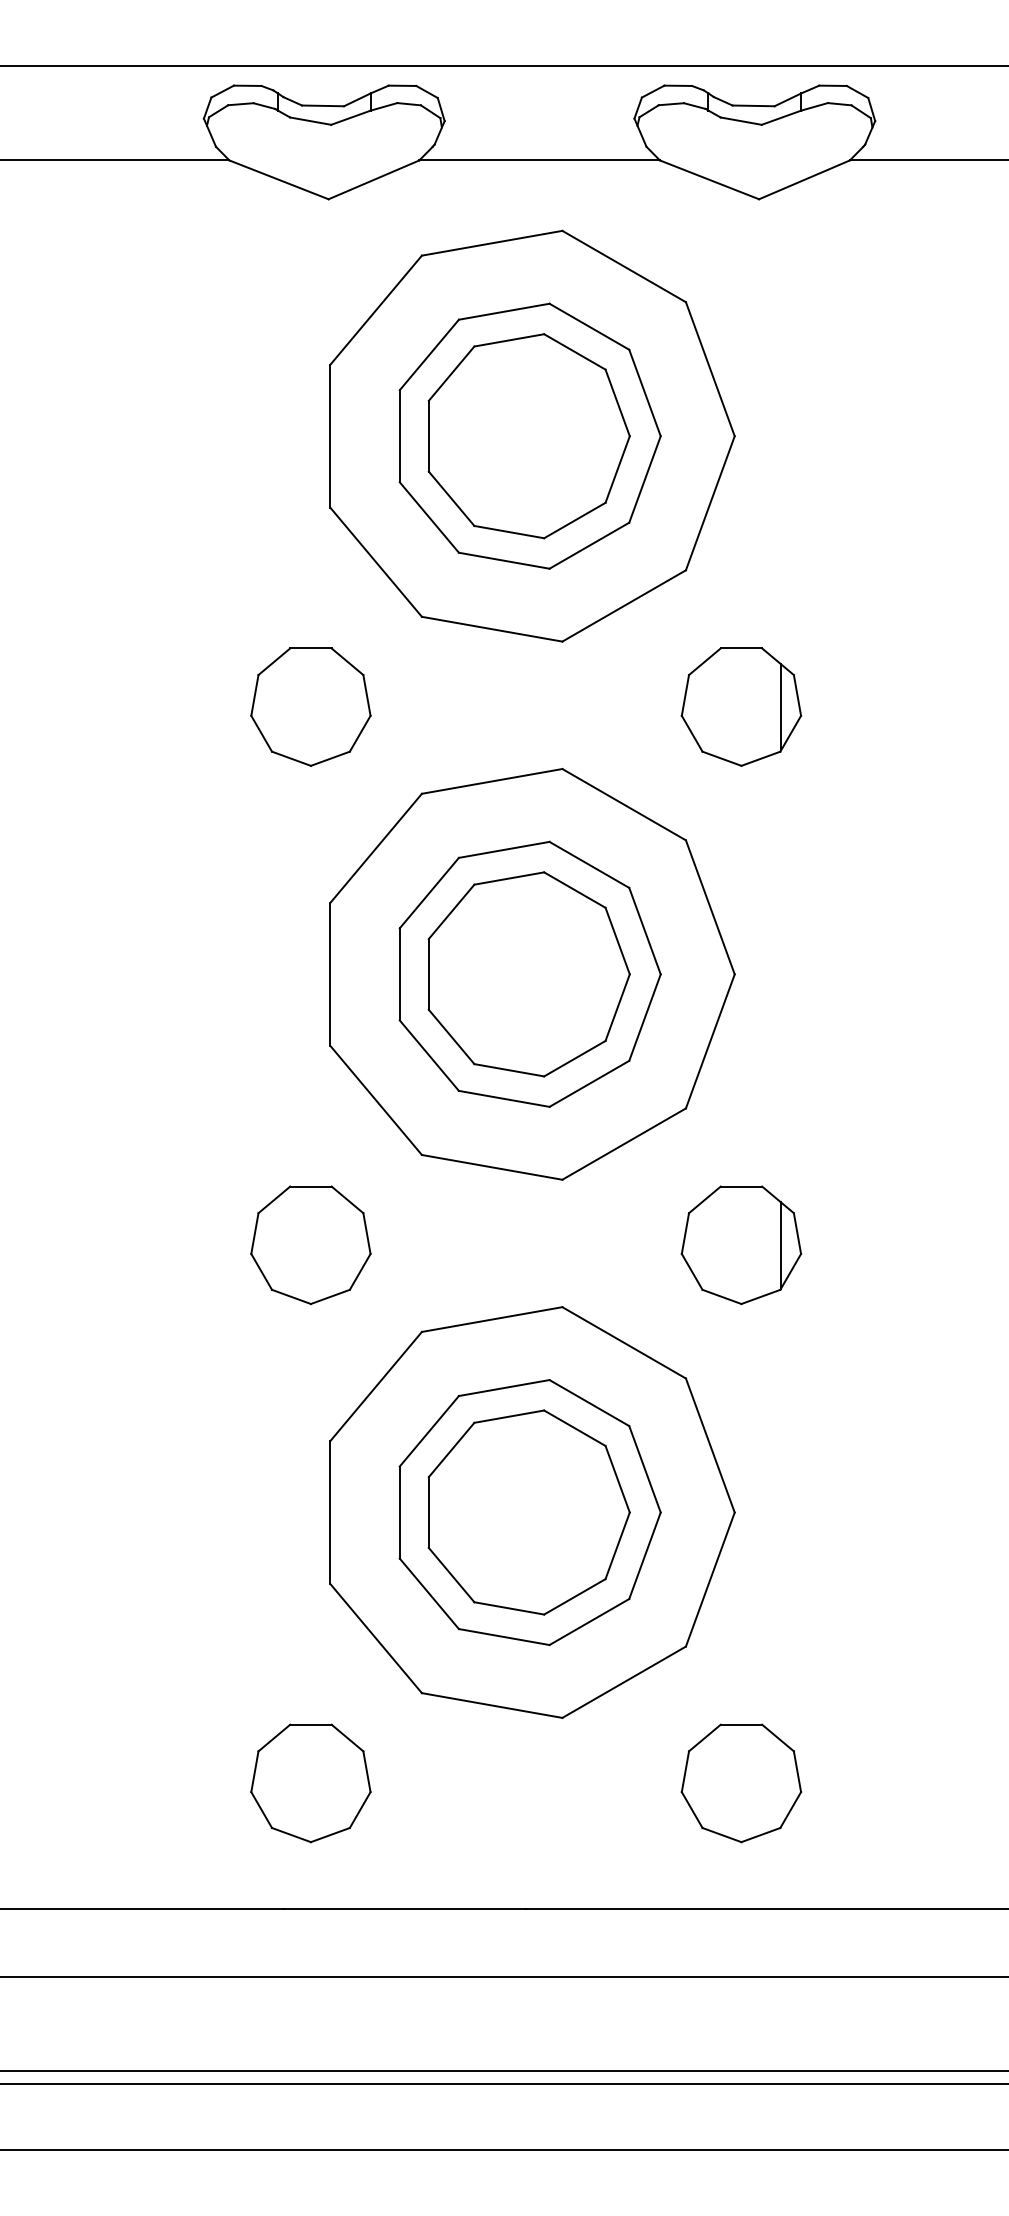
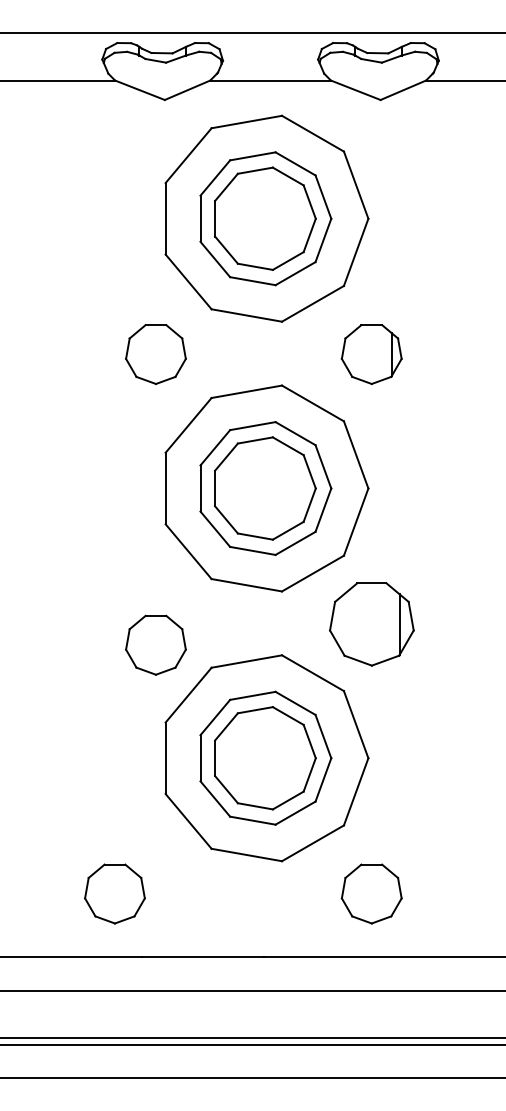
part: (309, 1243) -> (155, 644), moved
part: (740, 1243) -> (371, 623), size x1.4
part: (309, 1782) -> (114, 893), moved

